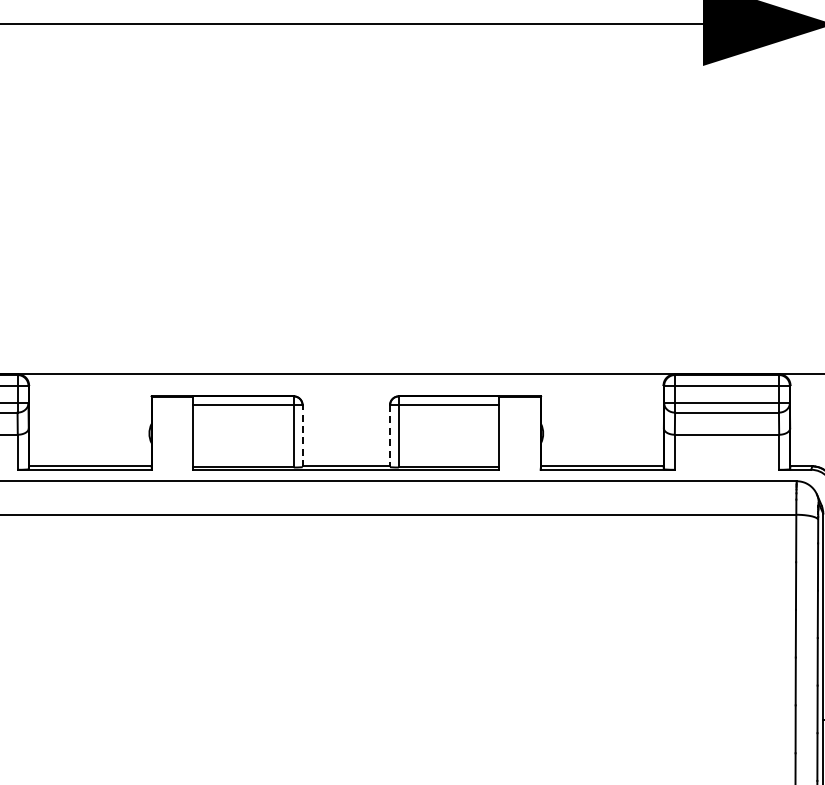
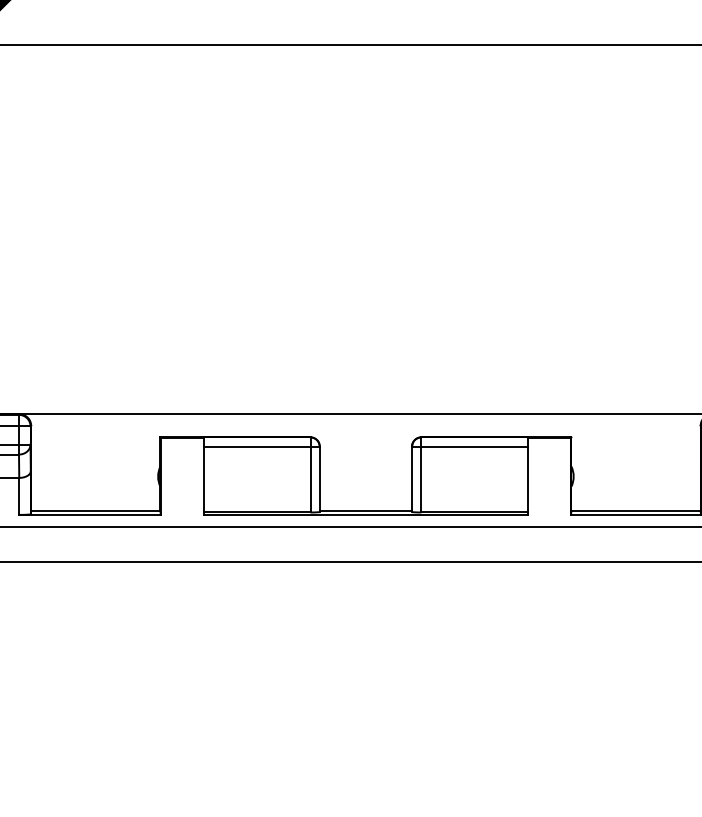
line: (302, 436) -> (319, 479), dashed -> solid
line: (390, 436) -> (412, 479), dashed -> solid

